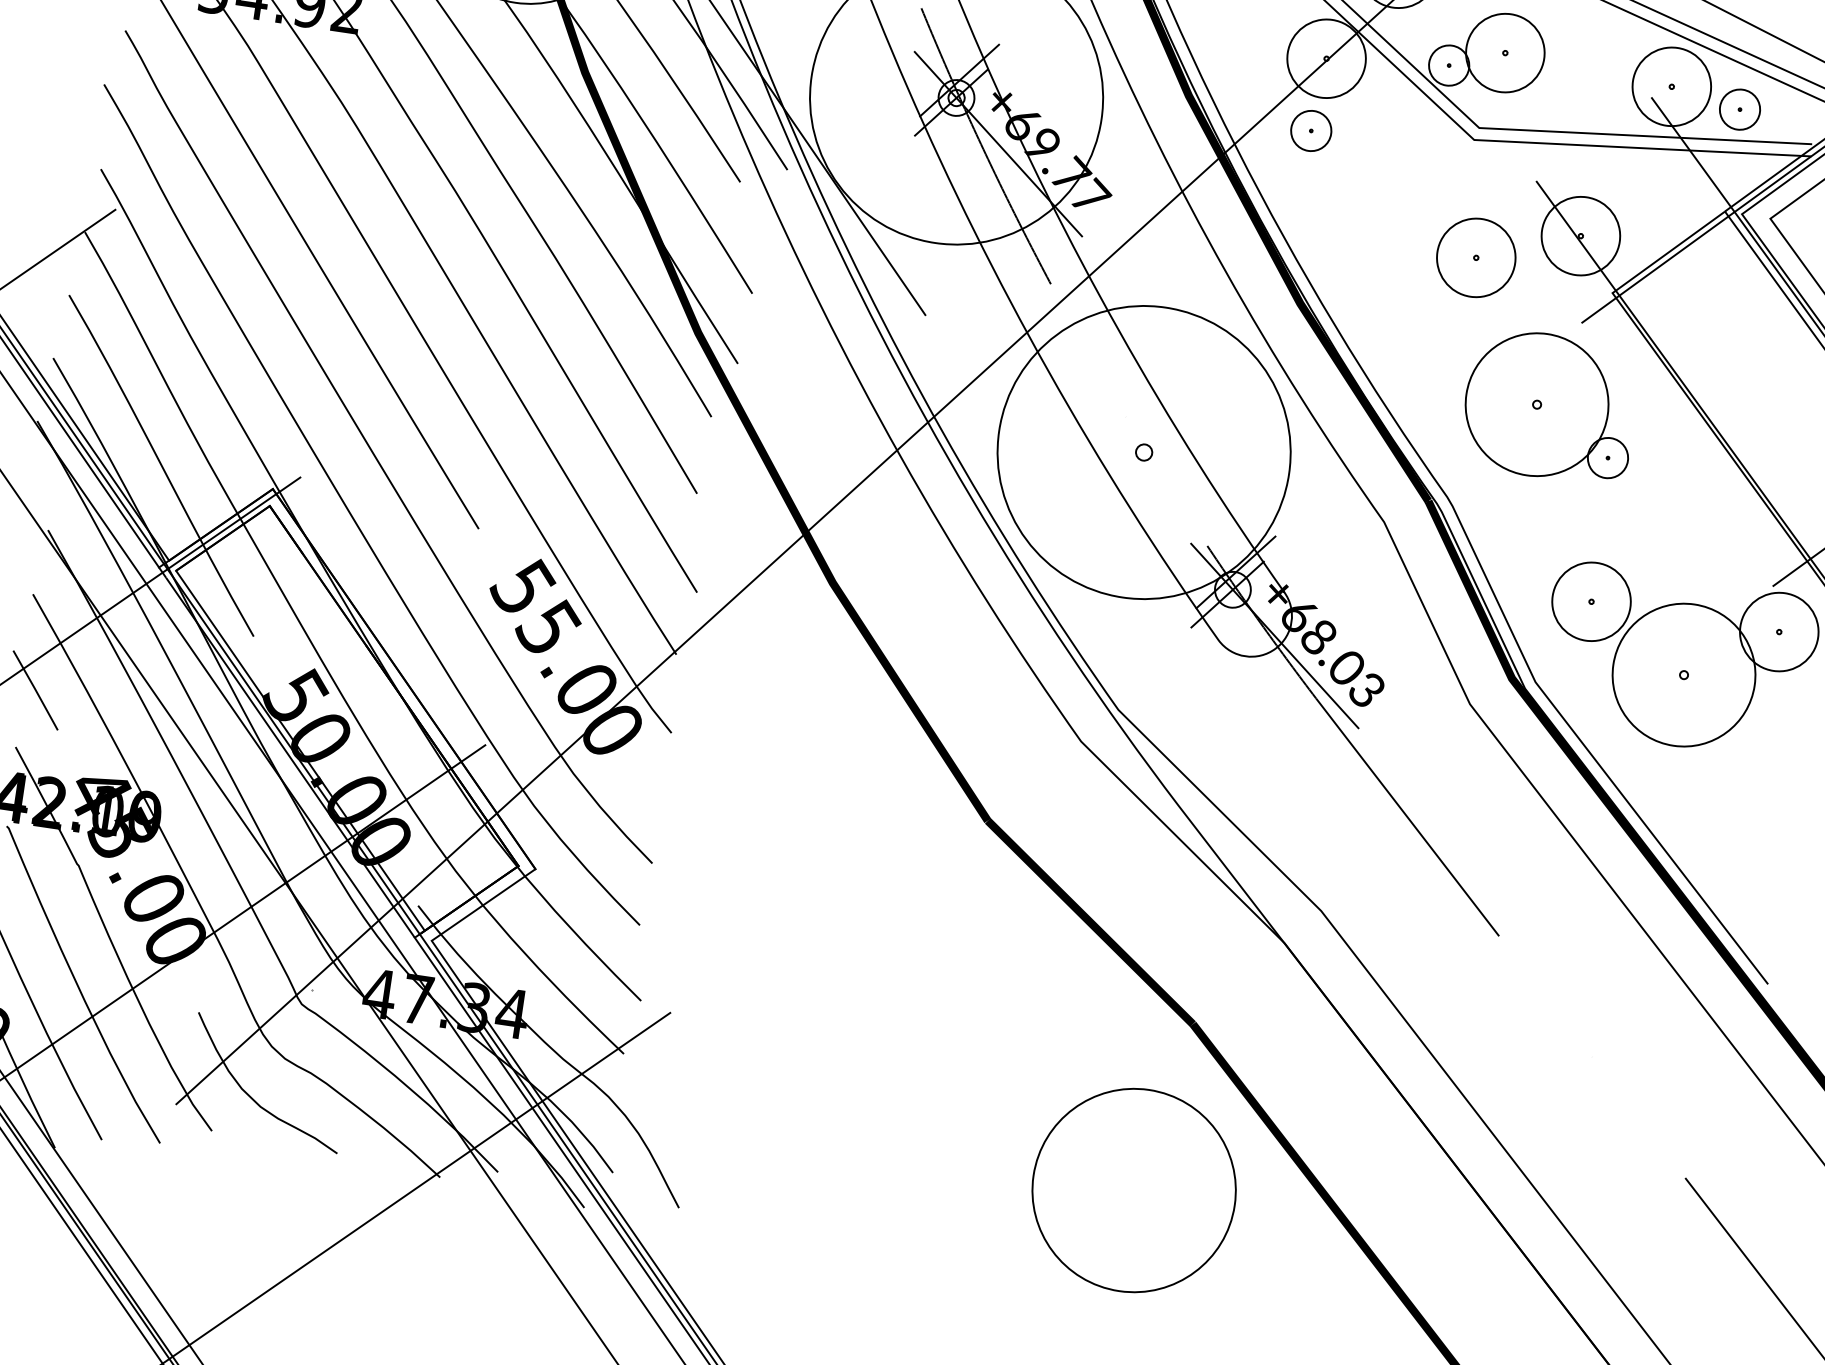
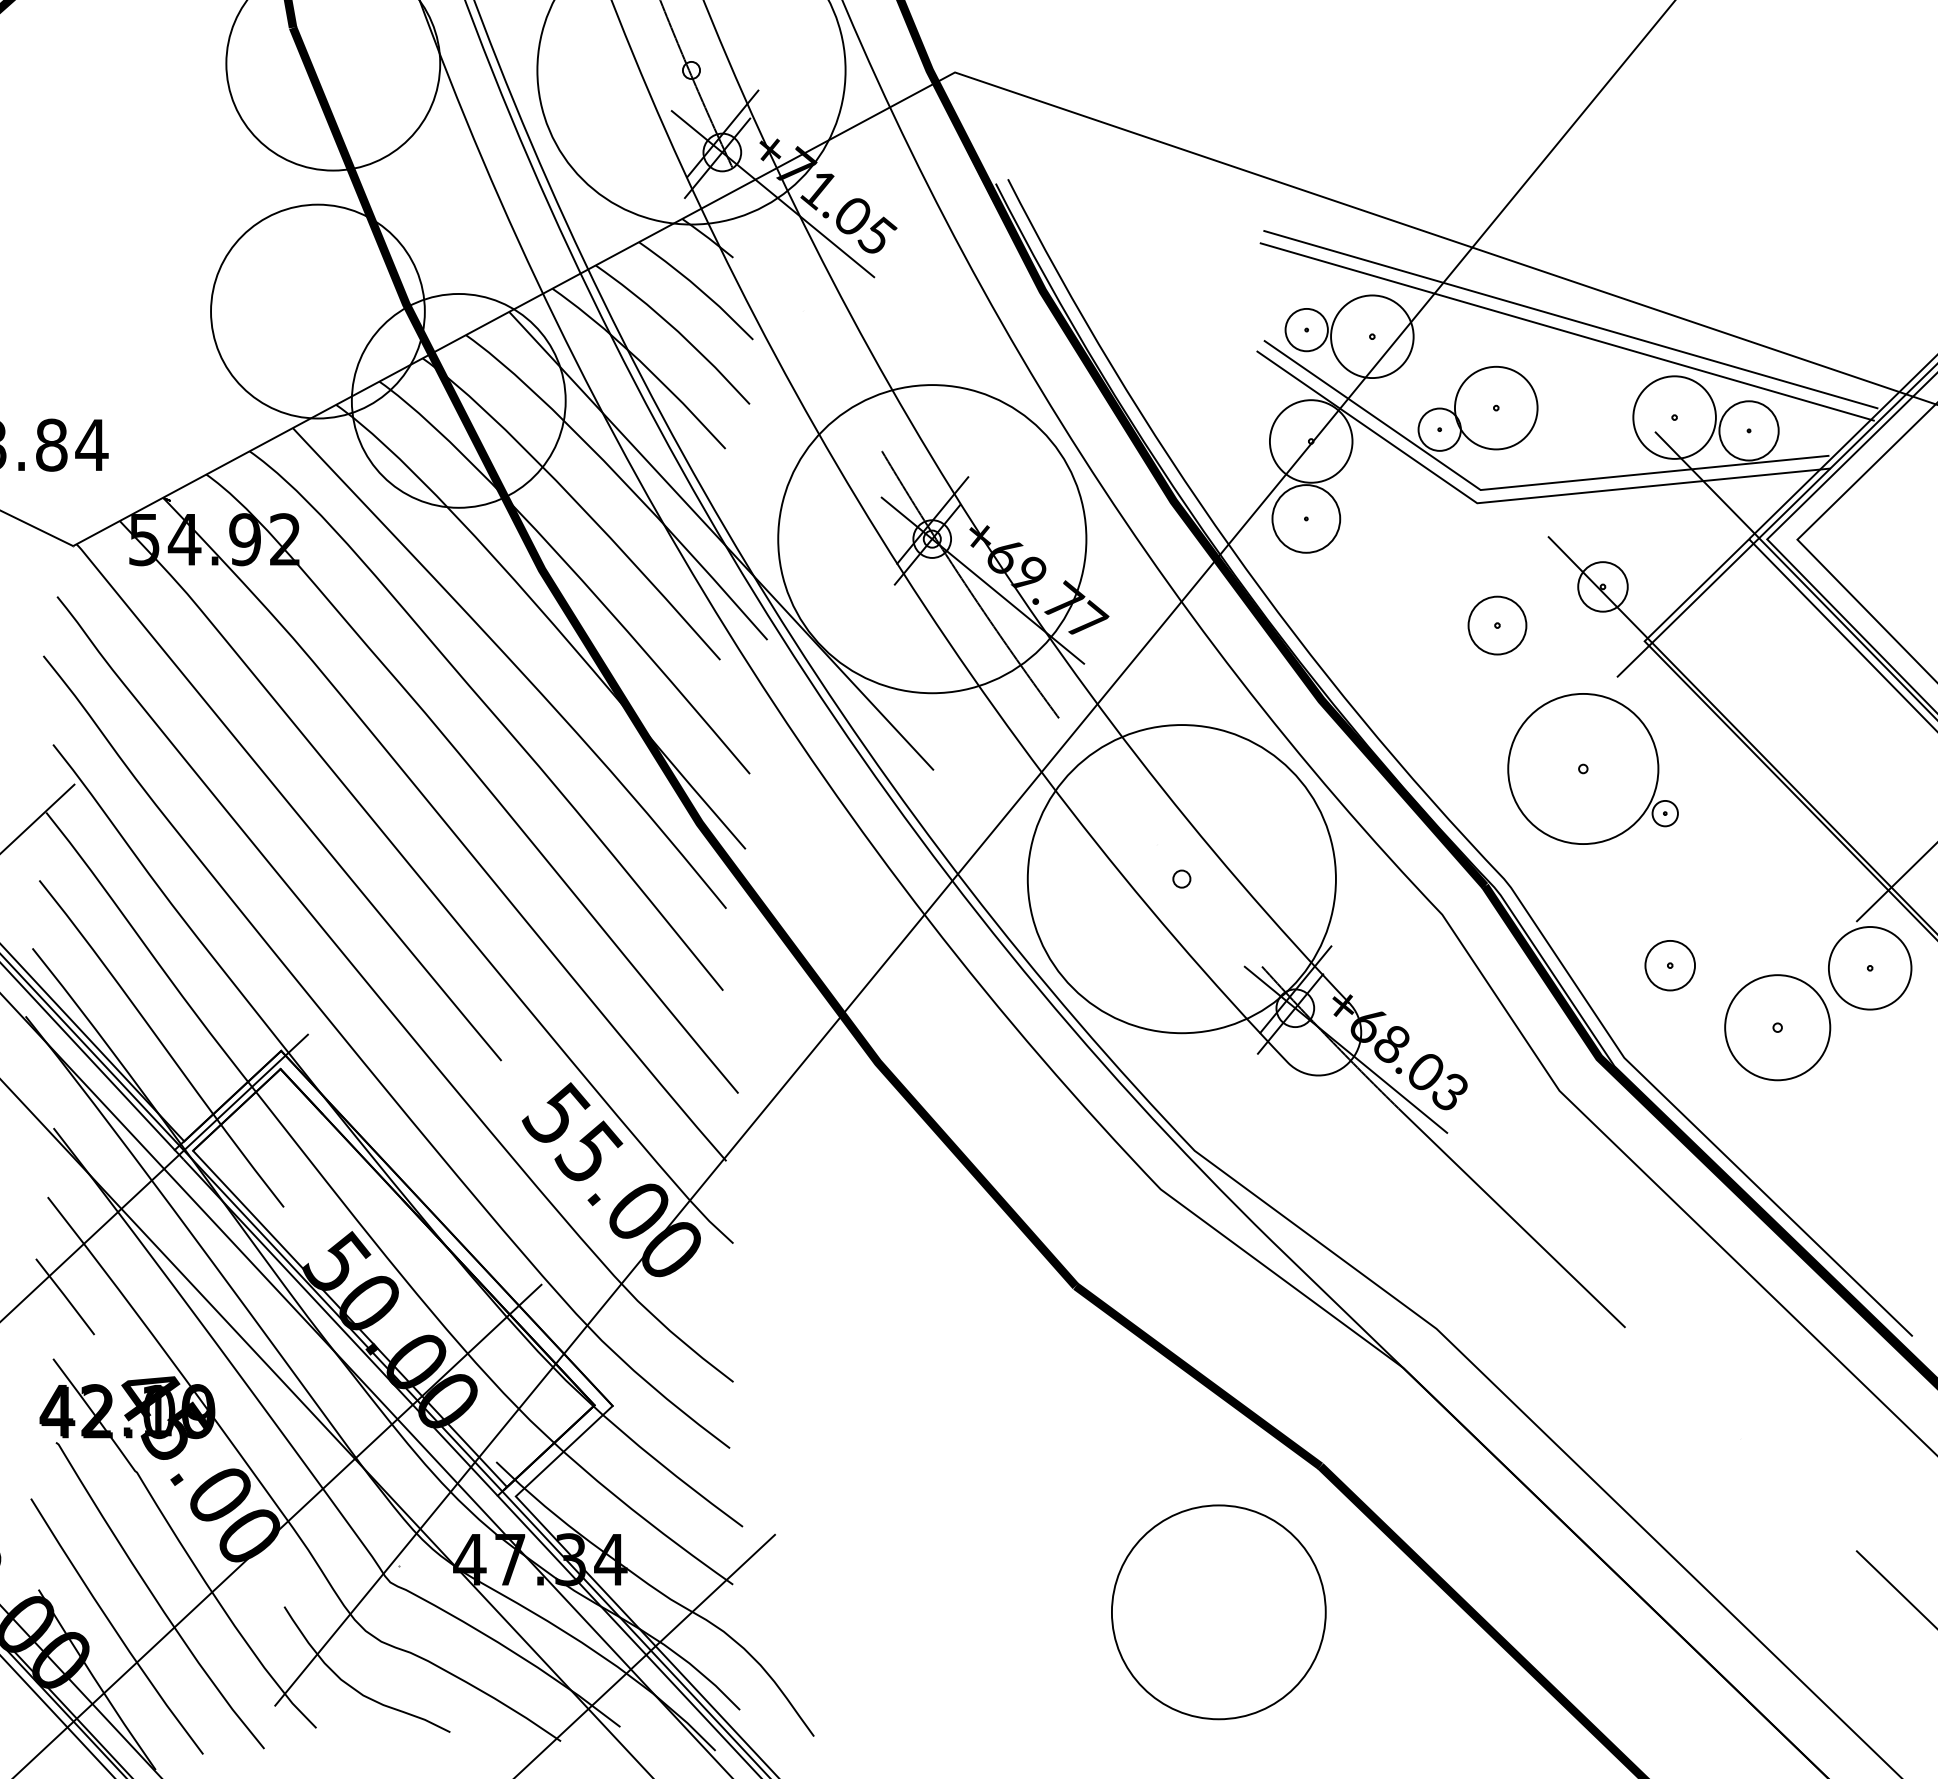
circle: (1739, 109) -> (1748, 430), size x1.4
circle: (1311, 130) -> (1306, 518), size x1.6
circle: (1580, 235) -> (1602, 586), size x0.6
circle: (1476, 257) -> (1497, 625), size x0.7
circle: (1608, 458) -> (1665, 813), size x0.6
circle: (1590, 601) -> (1669, 965), size x0.6
circle: (1683, 674) -> (1777, 1027), size x0.7
circle: (1133, 1190) -> (1218, 1612), moved

